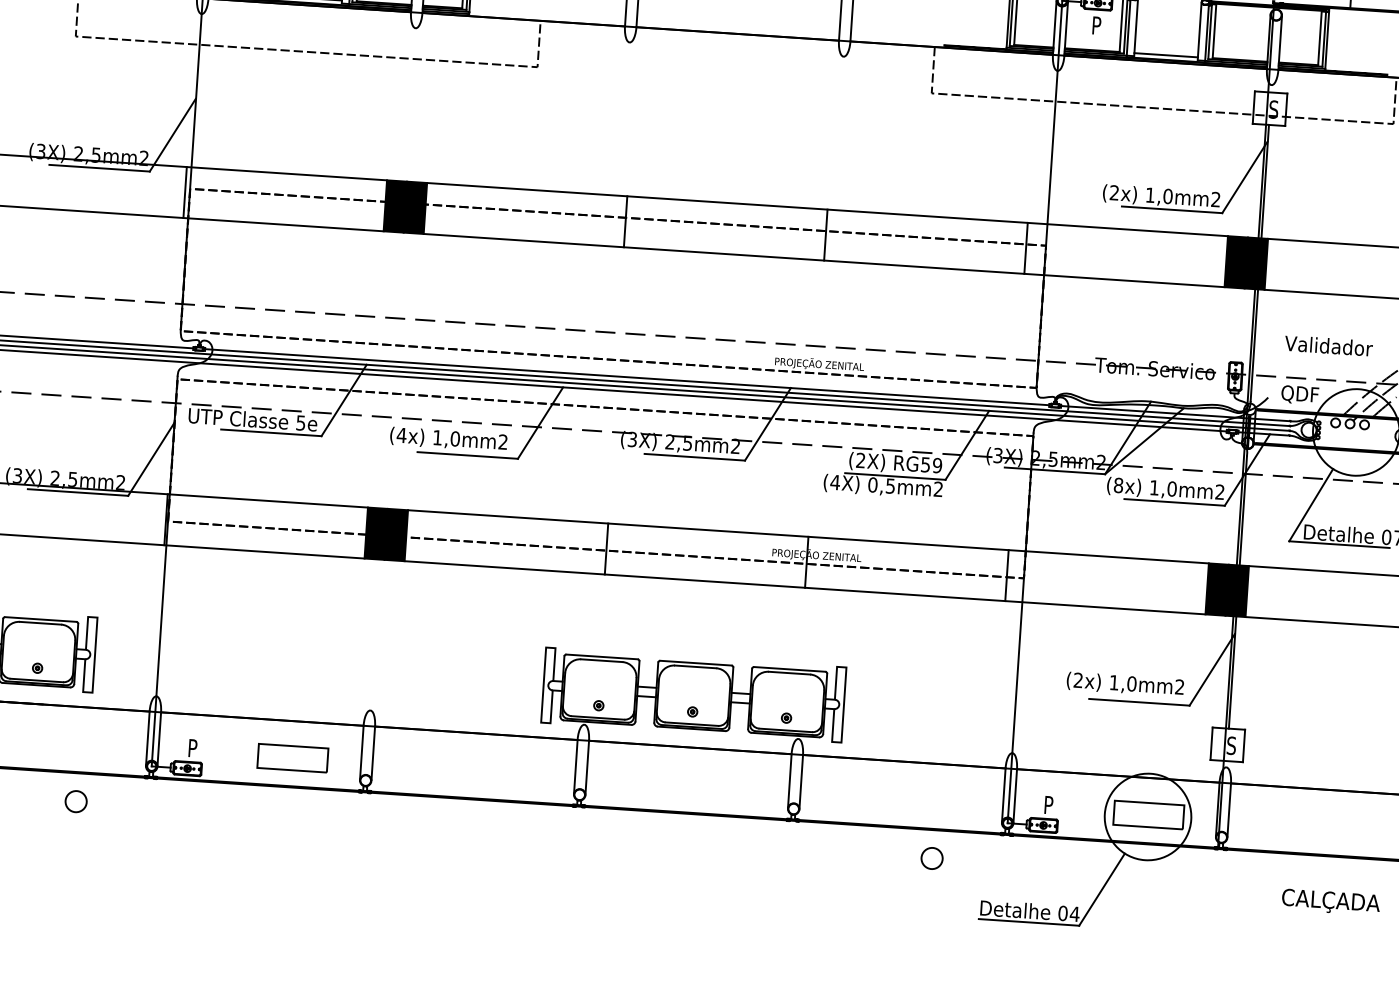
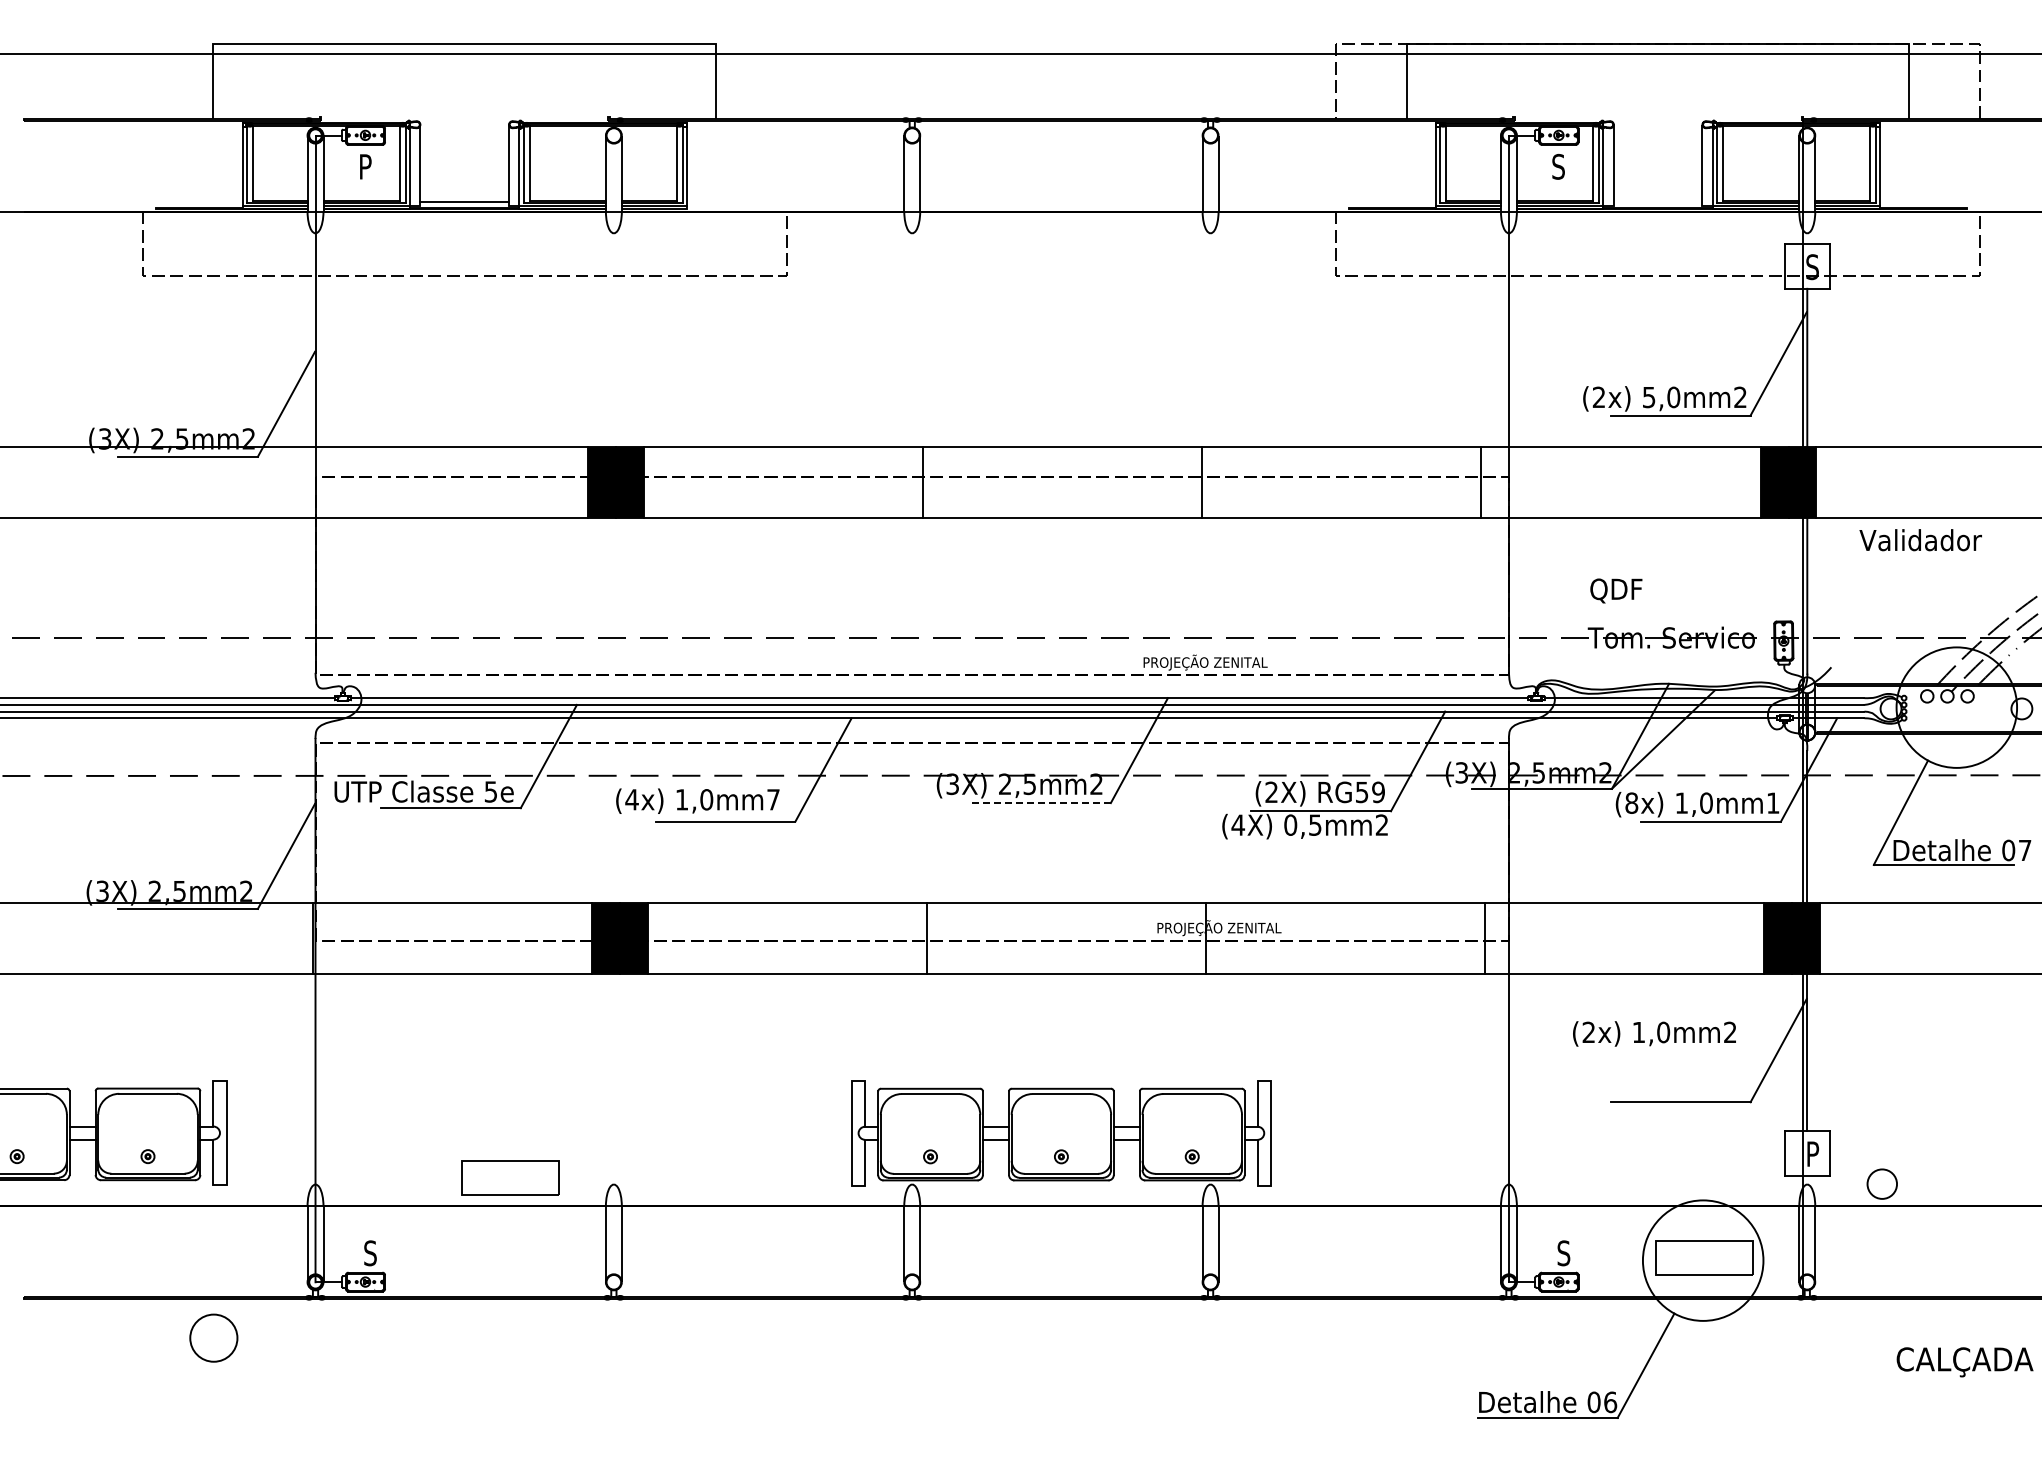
text: (1096, 25) -> (1558, 166), P -> S
line: (1165, 55) -> (1657, 201), removed
line: (184, 192) -> (308, 482), removed
text: (1150, 195) -> (1649, 397), 1,0mm2 -> 5,0mm2
text: (1328, 346) -> (1920, 540), moved
text: (1300, 394) -> (1616, 590), moved
text: (503, 441) -> (773, 799), 1,0mm2 -> 1,0mm7
line: (694, 457) -> (1040, 803), solid -> dashed
text: (1220, 491) -> (1773, 802), 1,0mm2 -> 1,0mm1
text: (1125, 684) -> (1654, 1033), moved
text: (1231, 746) -> (1812, 1154), S -> P
text: (192, 748) -> (370, 1253), P -> S
part: (292, 757) -> (510, 1177), moved
circle: (75, 801) -> (213, 1337), size x1.6
text: (1048, 805) -> (1563, 1253), P -> S
circle: (931, 857) -> (1881, 1183), moved
text: (1074, 914) -> (1610, 1402), 04 -> 06

